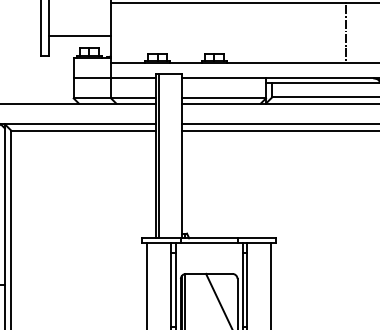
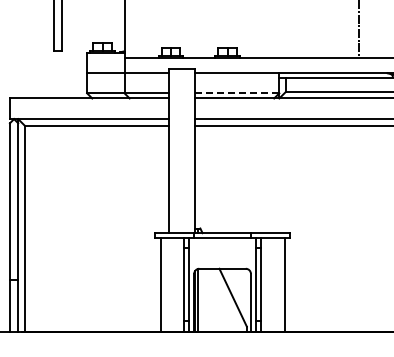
line: (80, 35) -> (93, 30), removed
line: (223, 98) -> (236, 93), solid -> dashed
line: (159, 155) -> (172, 150), removed

